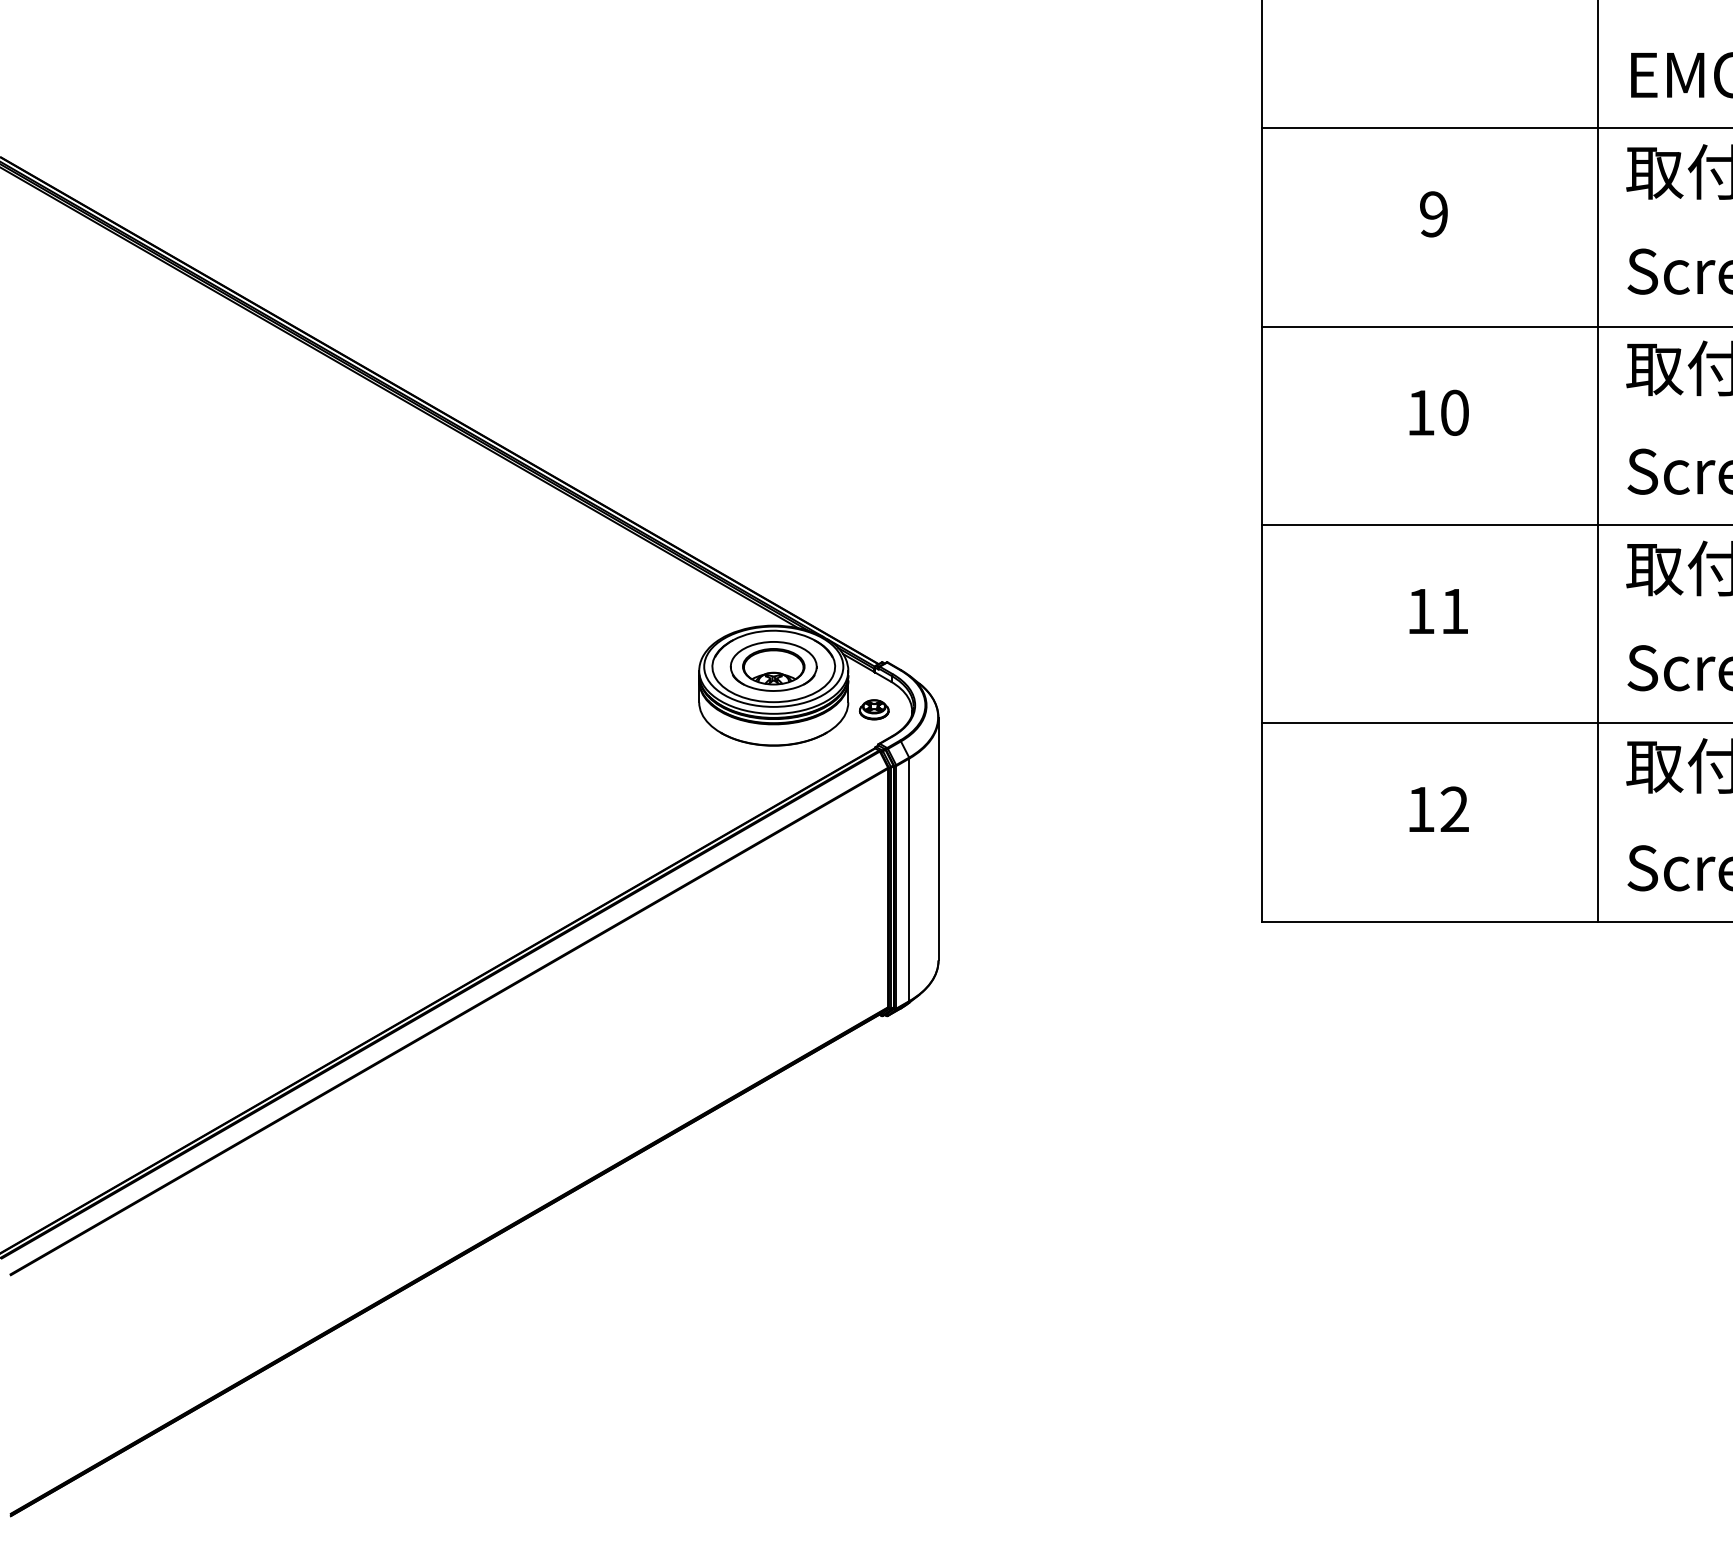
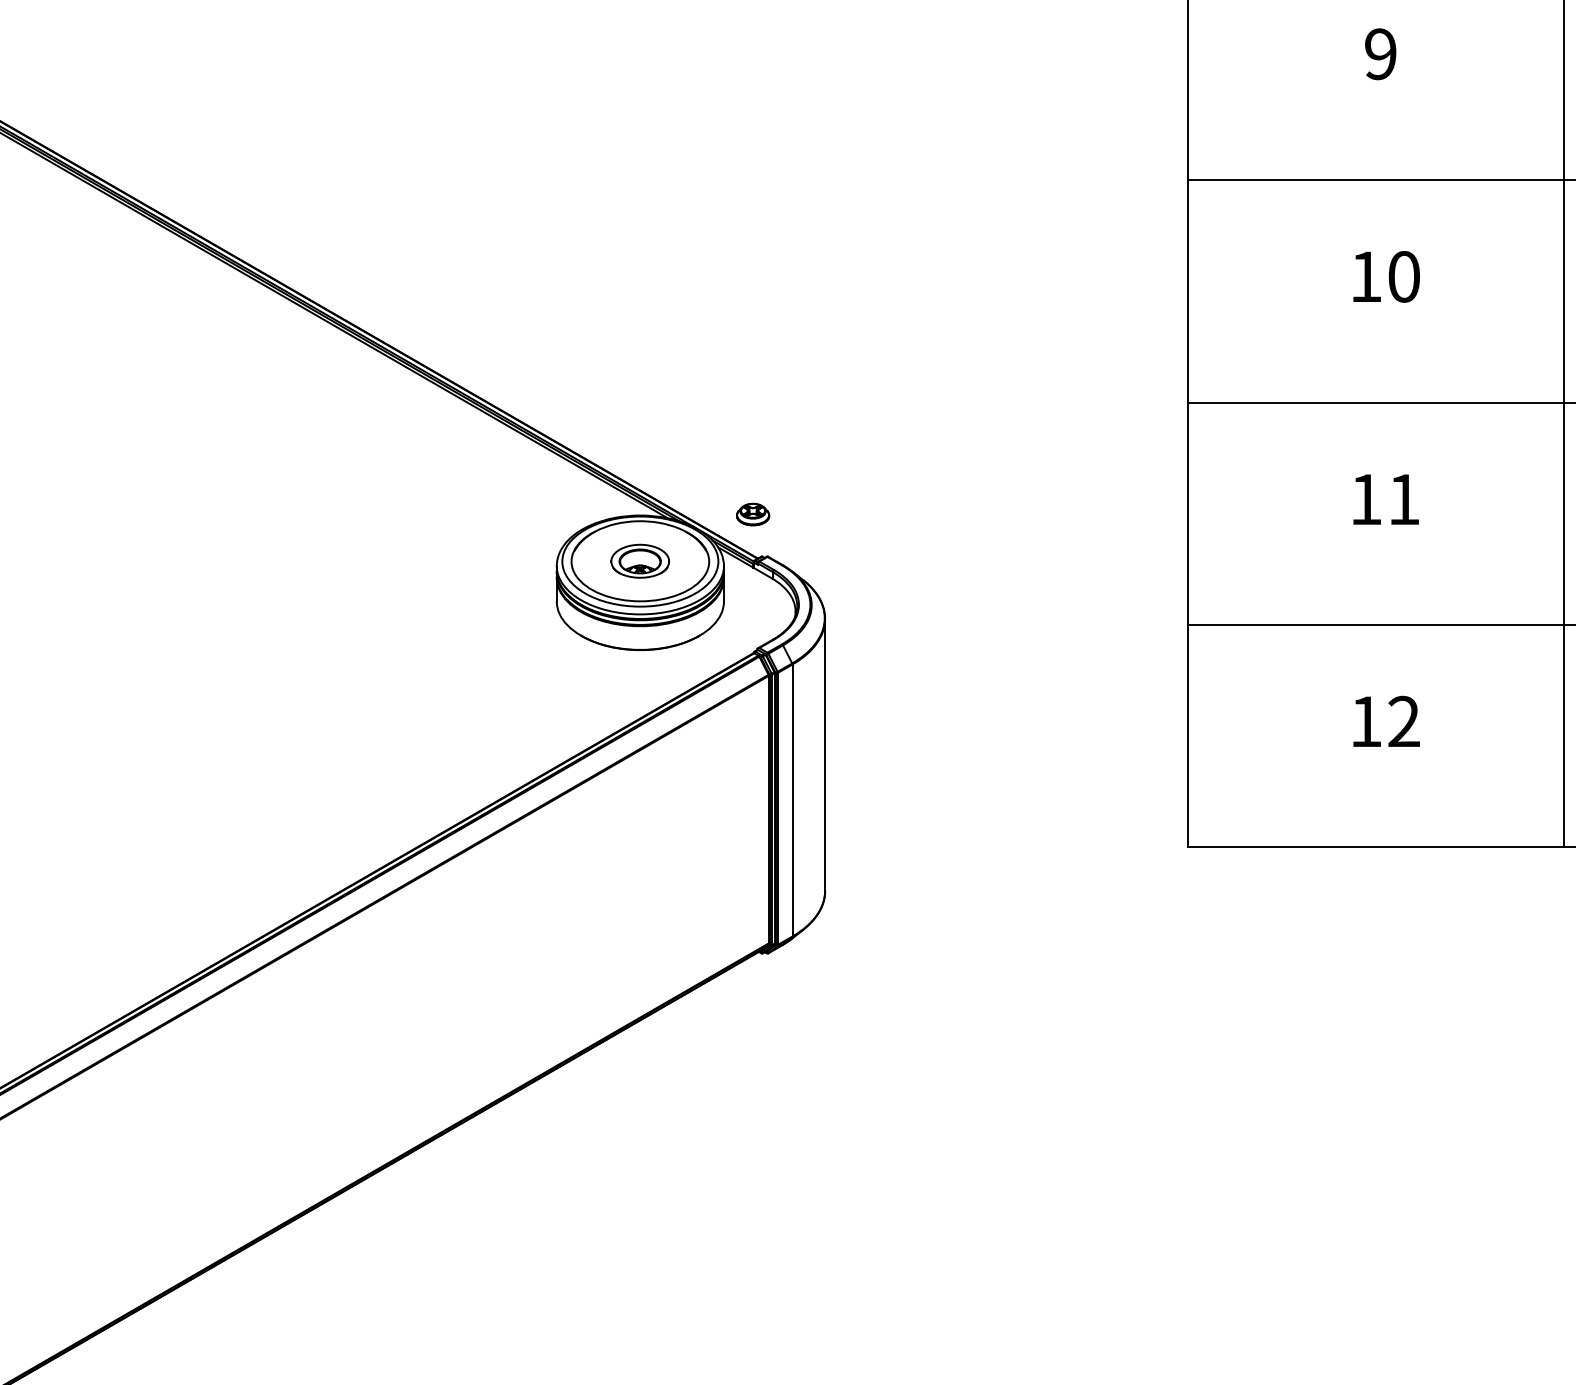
part: (773, 666) -> (640, 561), size x0.6
part: (873, 709) -> (752, 514), moved

